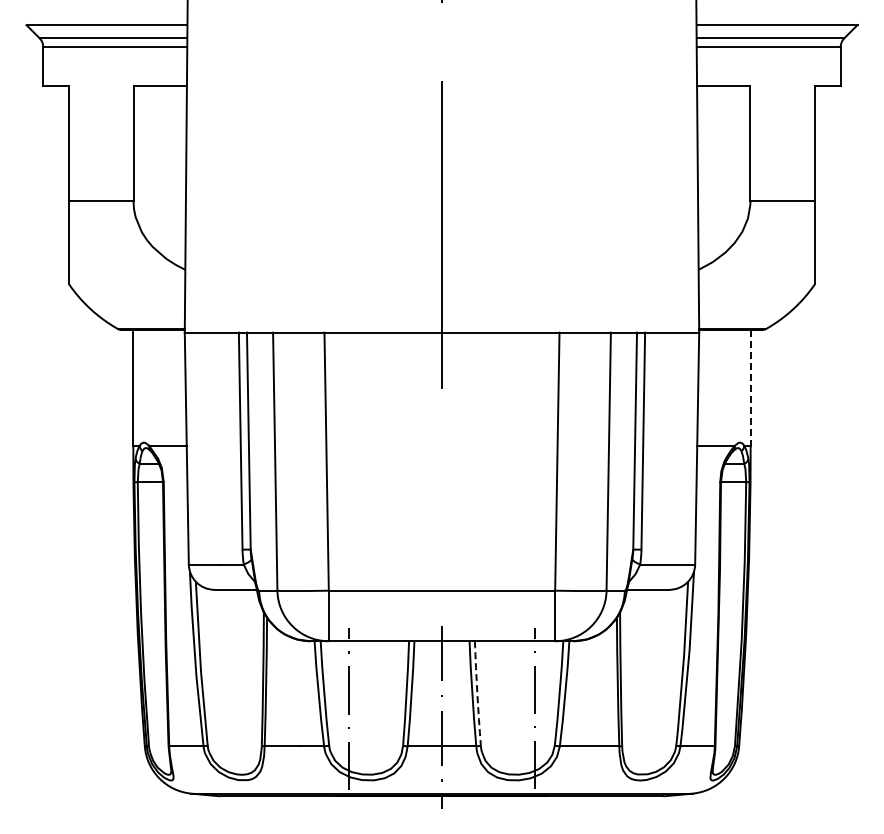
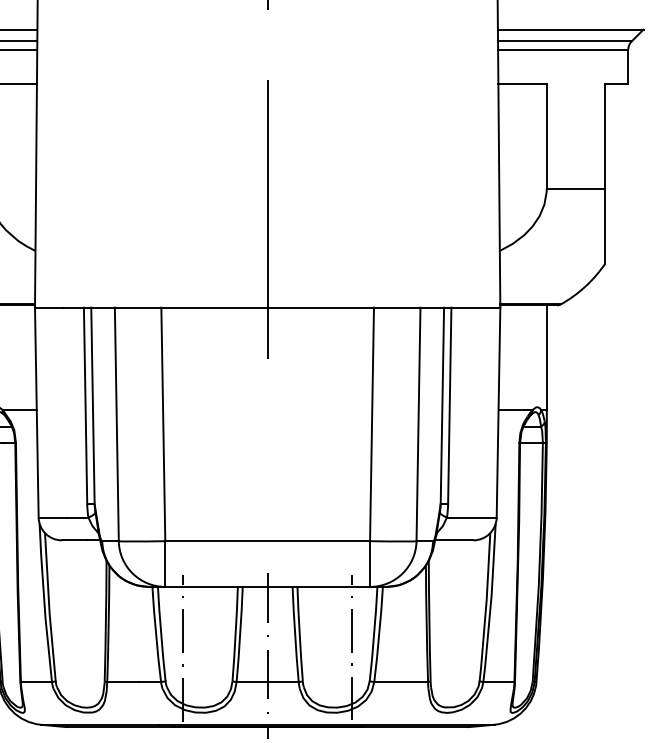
line: (750, 387) -> (546, 357), dashed -> solid
arc: (477, 693) -> (299, 634), dashed -> solid

